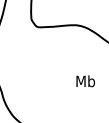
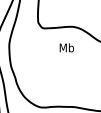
text: (85, 80) -> (66, 47), moved

